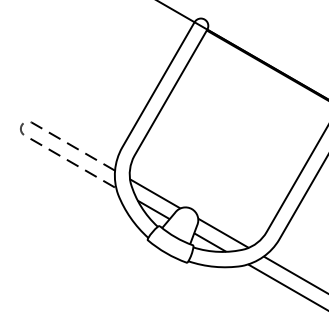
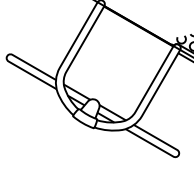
line: (20, 127) -> (6, 57), dashed -> solid

